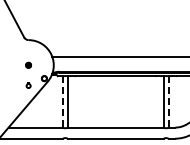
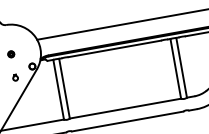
line: (62, 101) -> (58, 89), dashed -> solid
line: (168, 101) -> (181, 67), dashed -> solid

